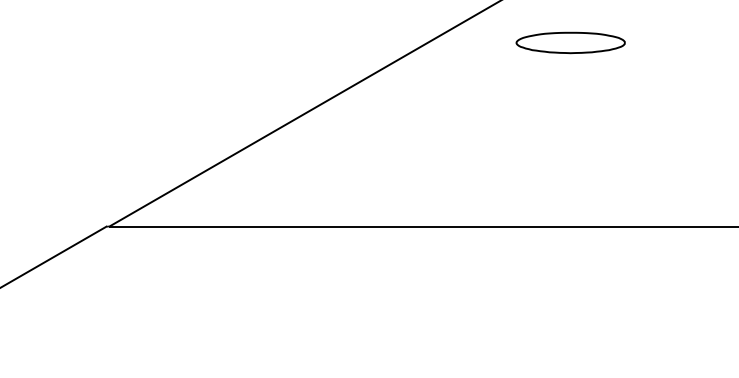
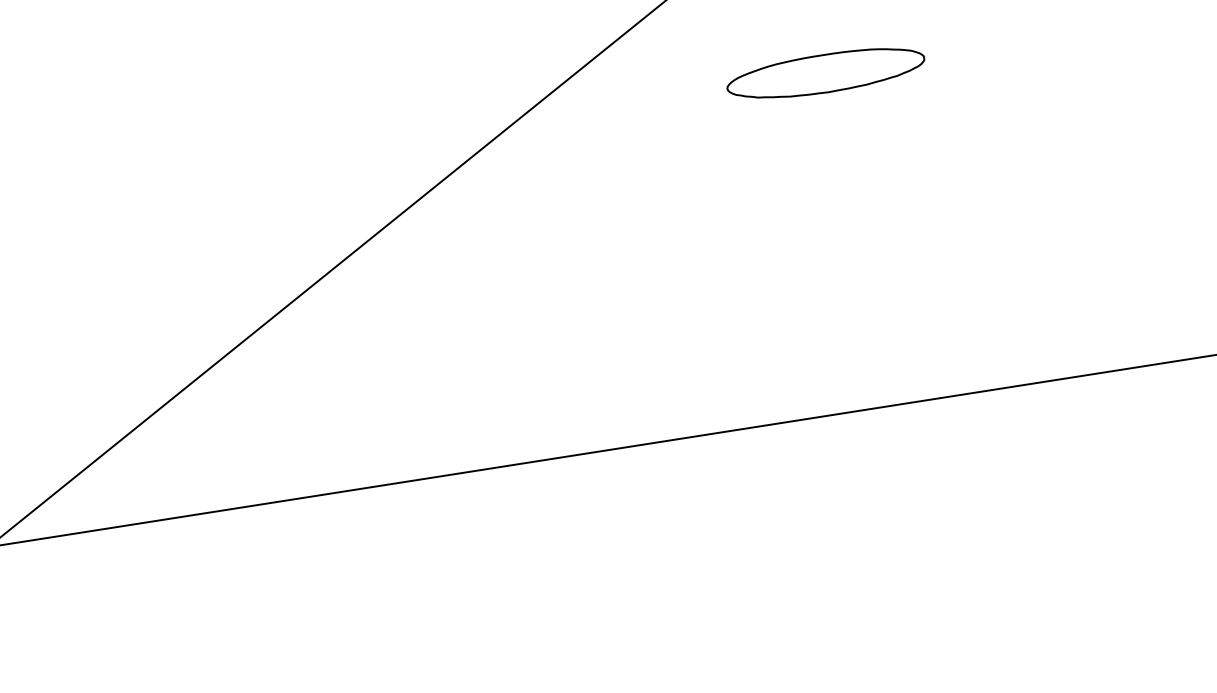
part: (570, 42) -> (825, 72), moved

